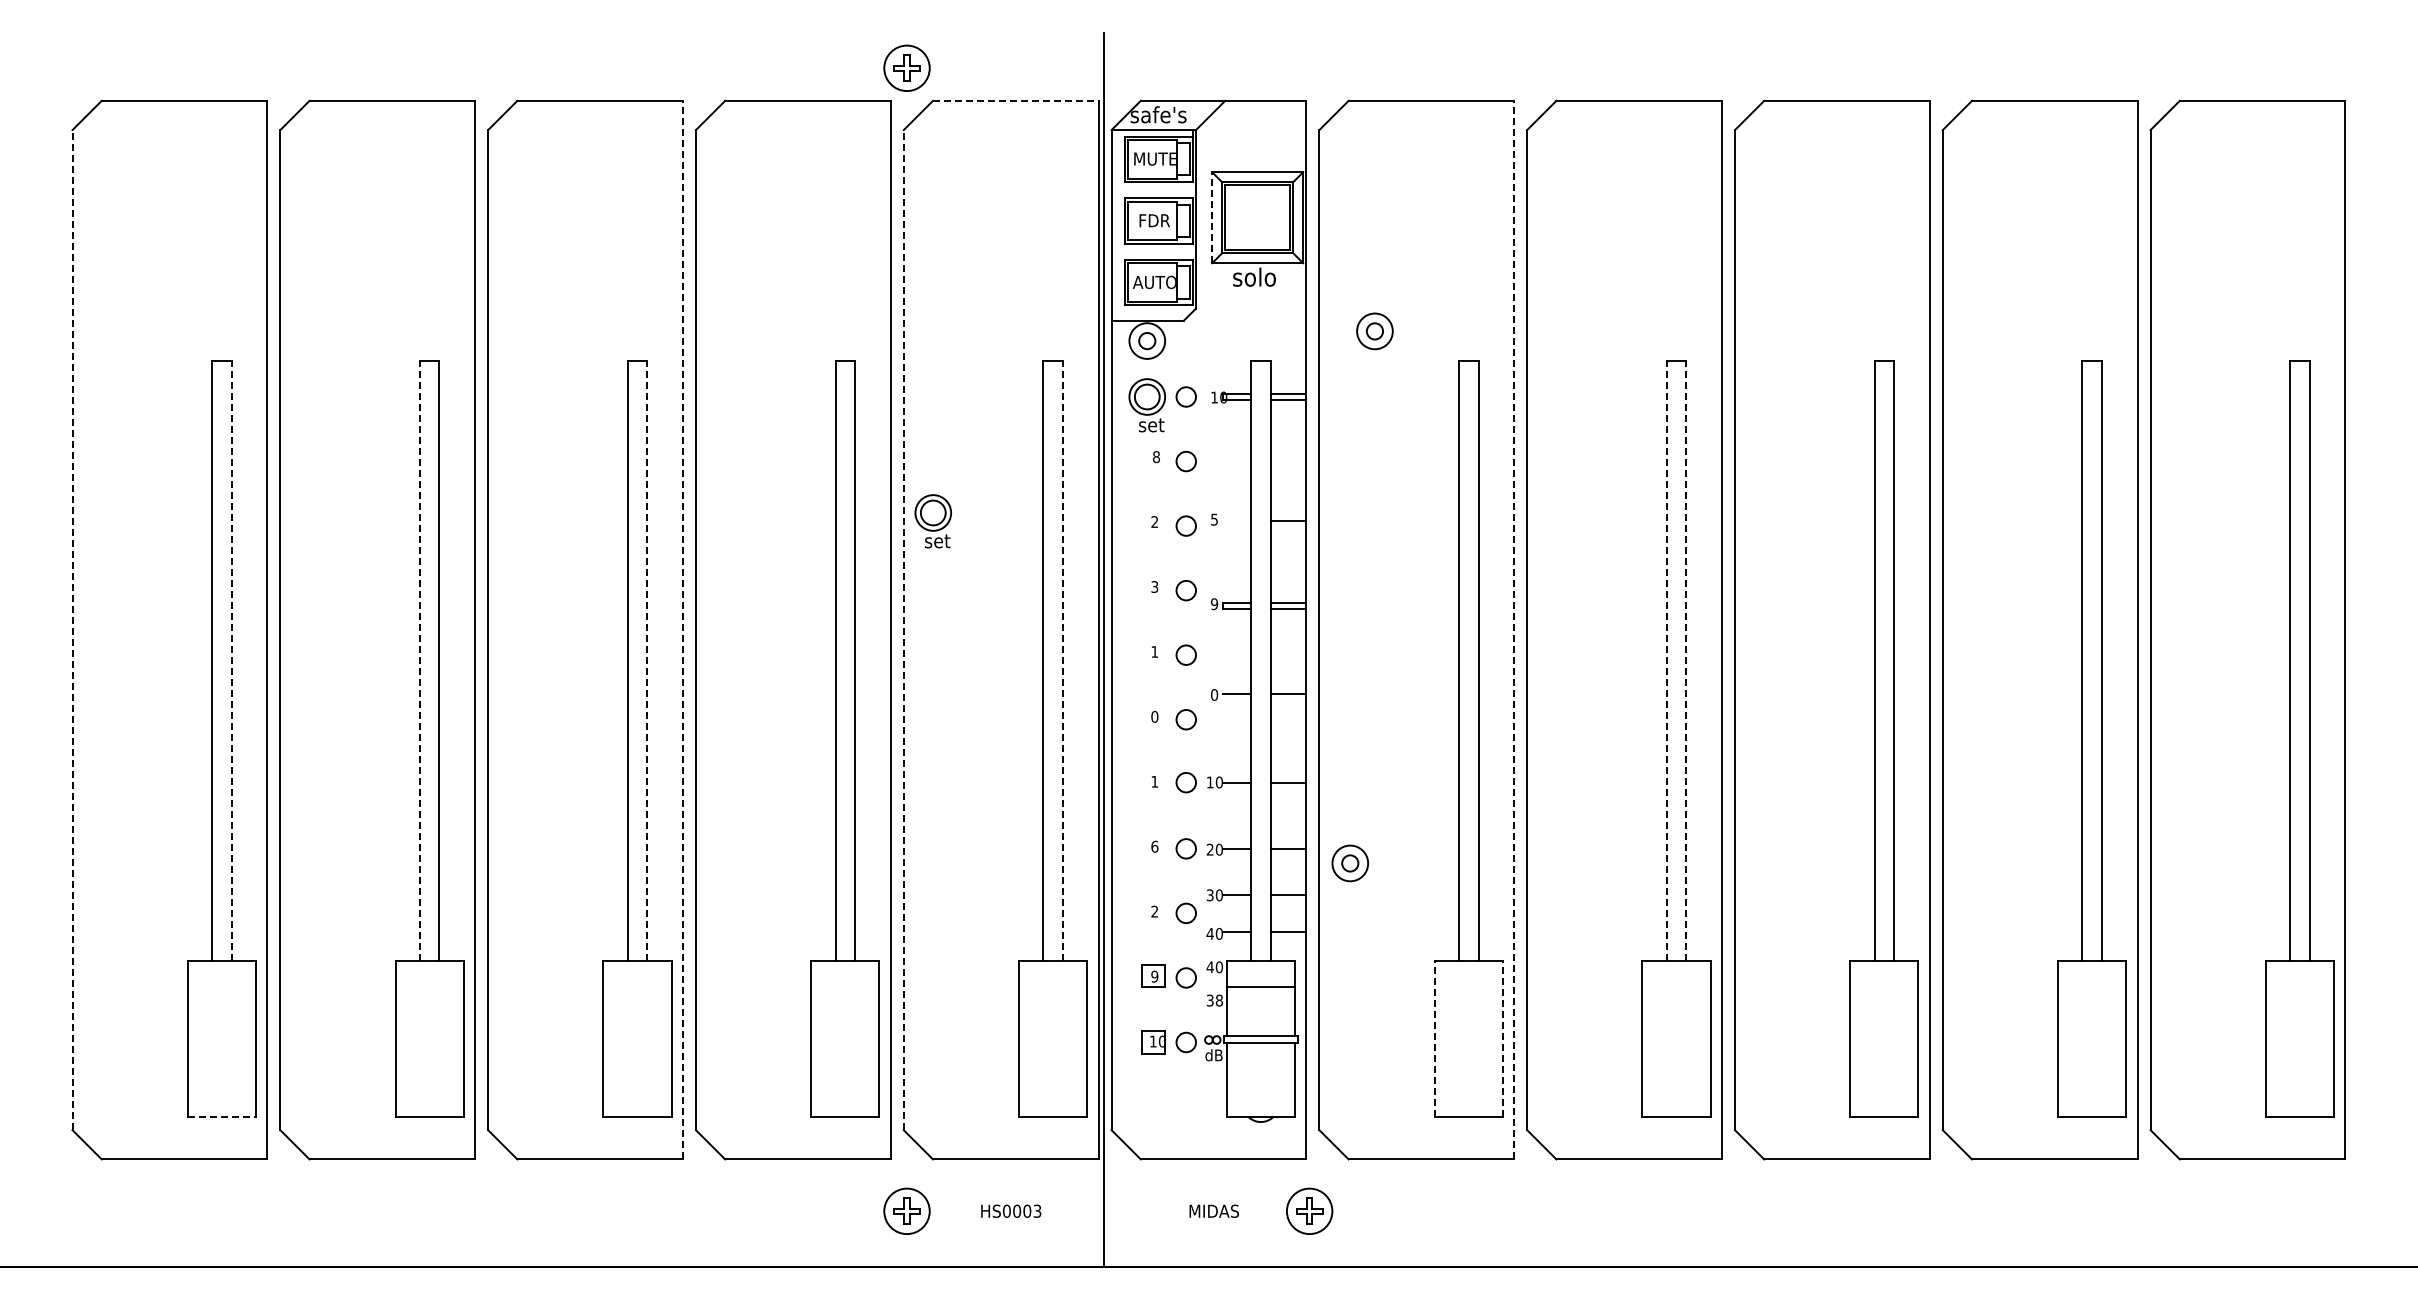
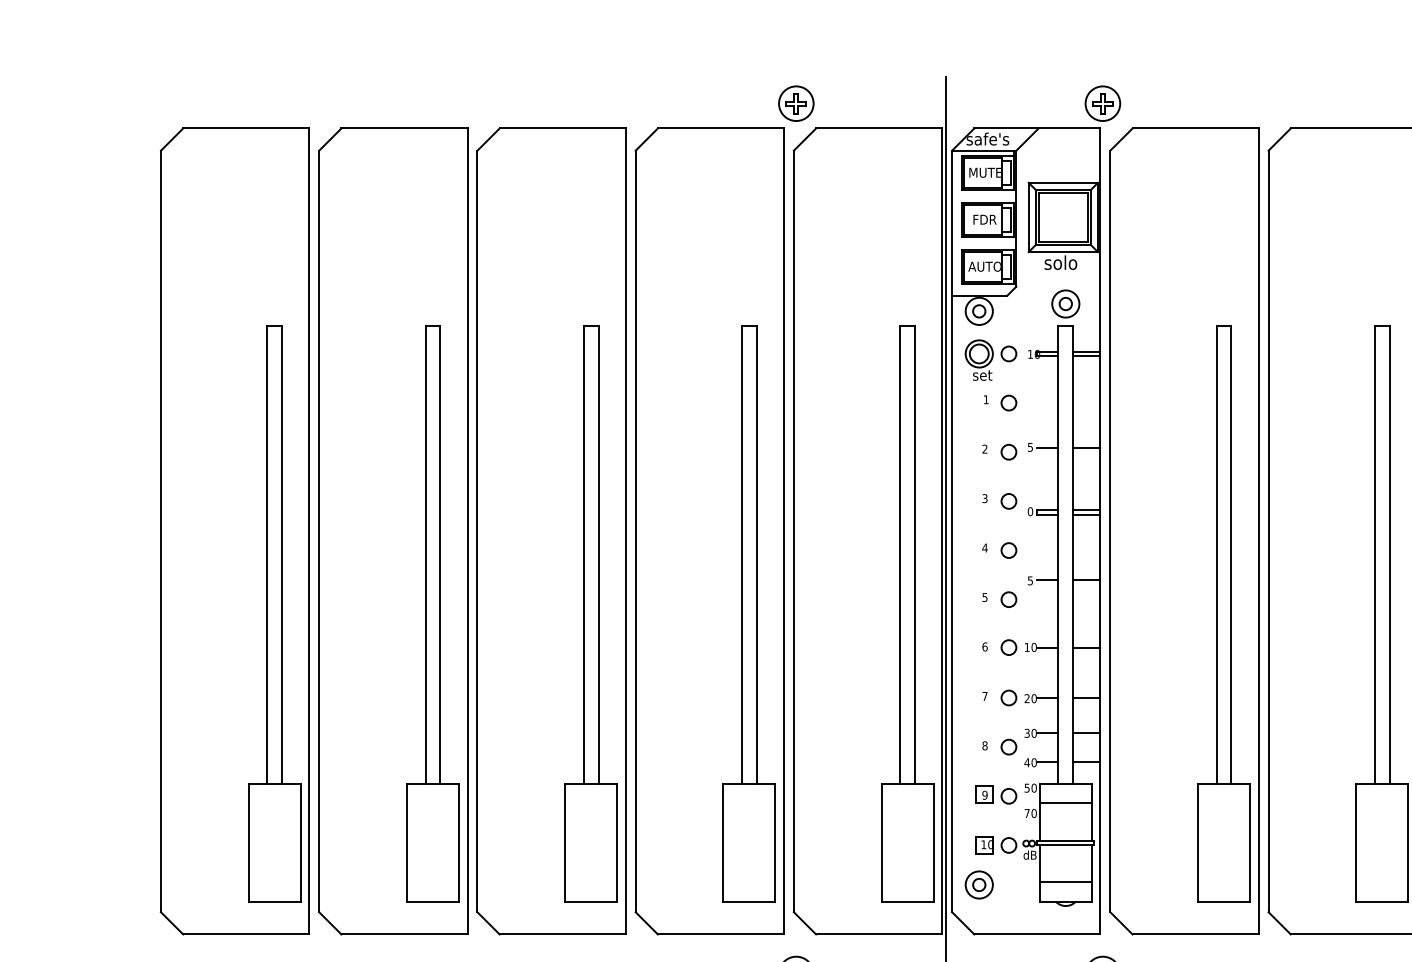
part: (1309, 67) -> (1102, 103), added
line: (1015, 100) -> (878, 128), dashed -> solid
line: (1212, 217) -> (1028, 217), dashed -> solid
part: (1374, 331) -> (1065, 304), moved
text: (1156, 457) -> (986, 400), 8 -> 1
line: (1237, 520) -> (1047, 447), added
part: (932, 521) -> (815, 448), removed
text: (1214, 604) -> (1030, 511), 9 -> 0
line: (72, 629) -> (160, 530), dashed -> solid
line: (682, 629) -> (625, 530), dashed -> solid
line: (903, 629) -> (793, 530), dashed -> solid
line: (1514, 629) -> (1258, 530), dashed -> solid
text: (1154, 651) -> (984, 547), 1 -> 4
line: (231, 660) -> (281, 554), dashed -> solid
line: (419, 660) -> (425, 554), dashed -> solid
line: (647, 660) -> (598, 554), dashed -> solid
line: (1062, 660) -> (914, 554), dashed -> solid
line: (1666, 660) -> (1374, 554), dashed -> solid
line: (1686, 660) -> (1389, 554), dashed -> solid
text: (1214, 694) -> (1030, 580), 0 -> 5
text: (1154, 716) -> (984, 597), 0 -> 5
text: (1154, 781) -> (984, 646), 1 -> 6
text: (1154, 846) -> (984, 696), 6 -> 7
part: (1349, 863) -> (978, 885), moved
text: (1154, 911) -> (984, 745), 2 -> 8
text: (1209, 967) -> (1026, 788), 40 -> 50
text: (1214, 1000) -> (1030, 813), 38 -> 70
line: (1434, 1039) -> (1197, 843), dashed -> solid
line: (1502, 1039) -> (1249, 843), dashed -> solid
line: (1260, 1091) -> (1065, 882), added
line: (222, 1117) -> (275, 902), dashed -> solid

